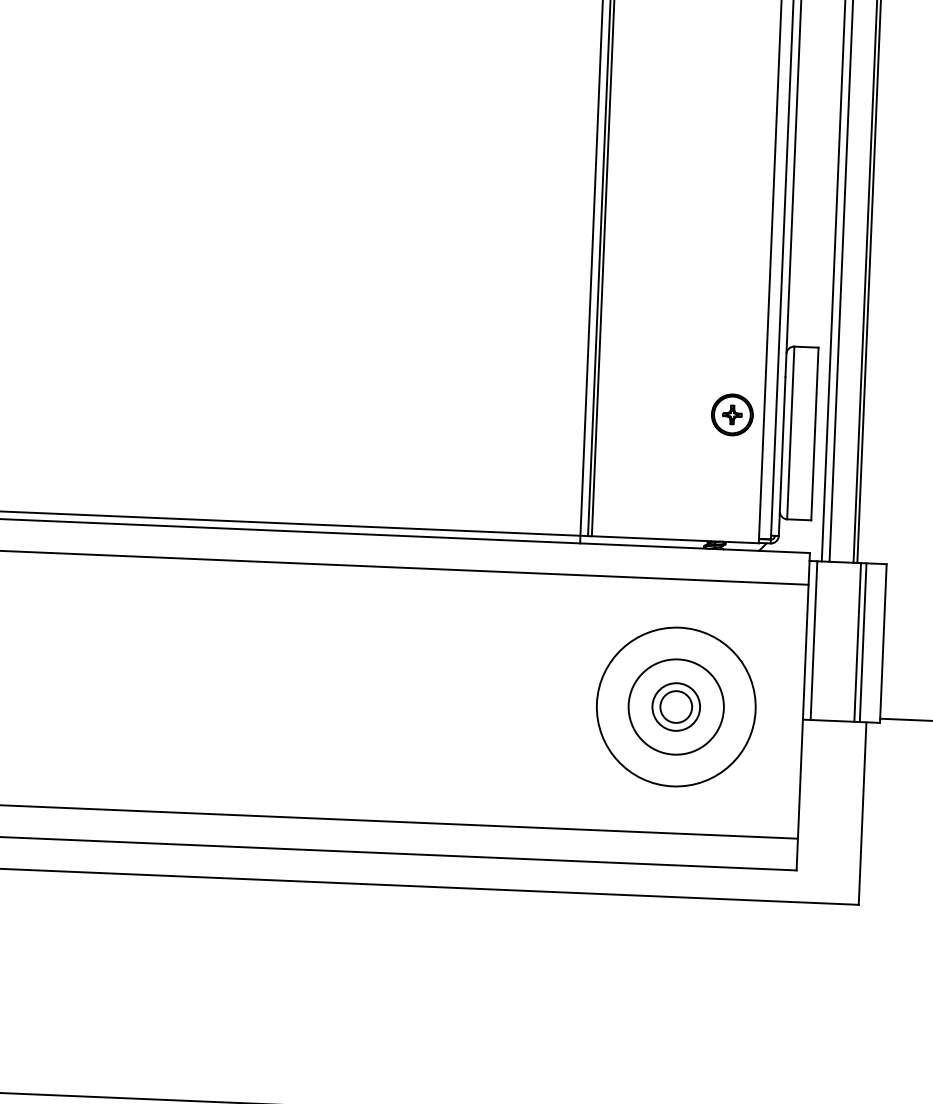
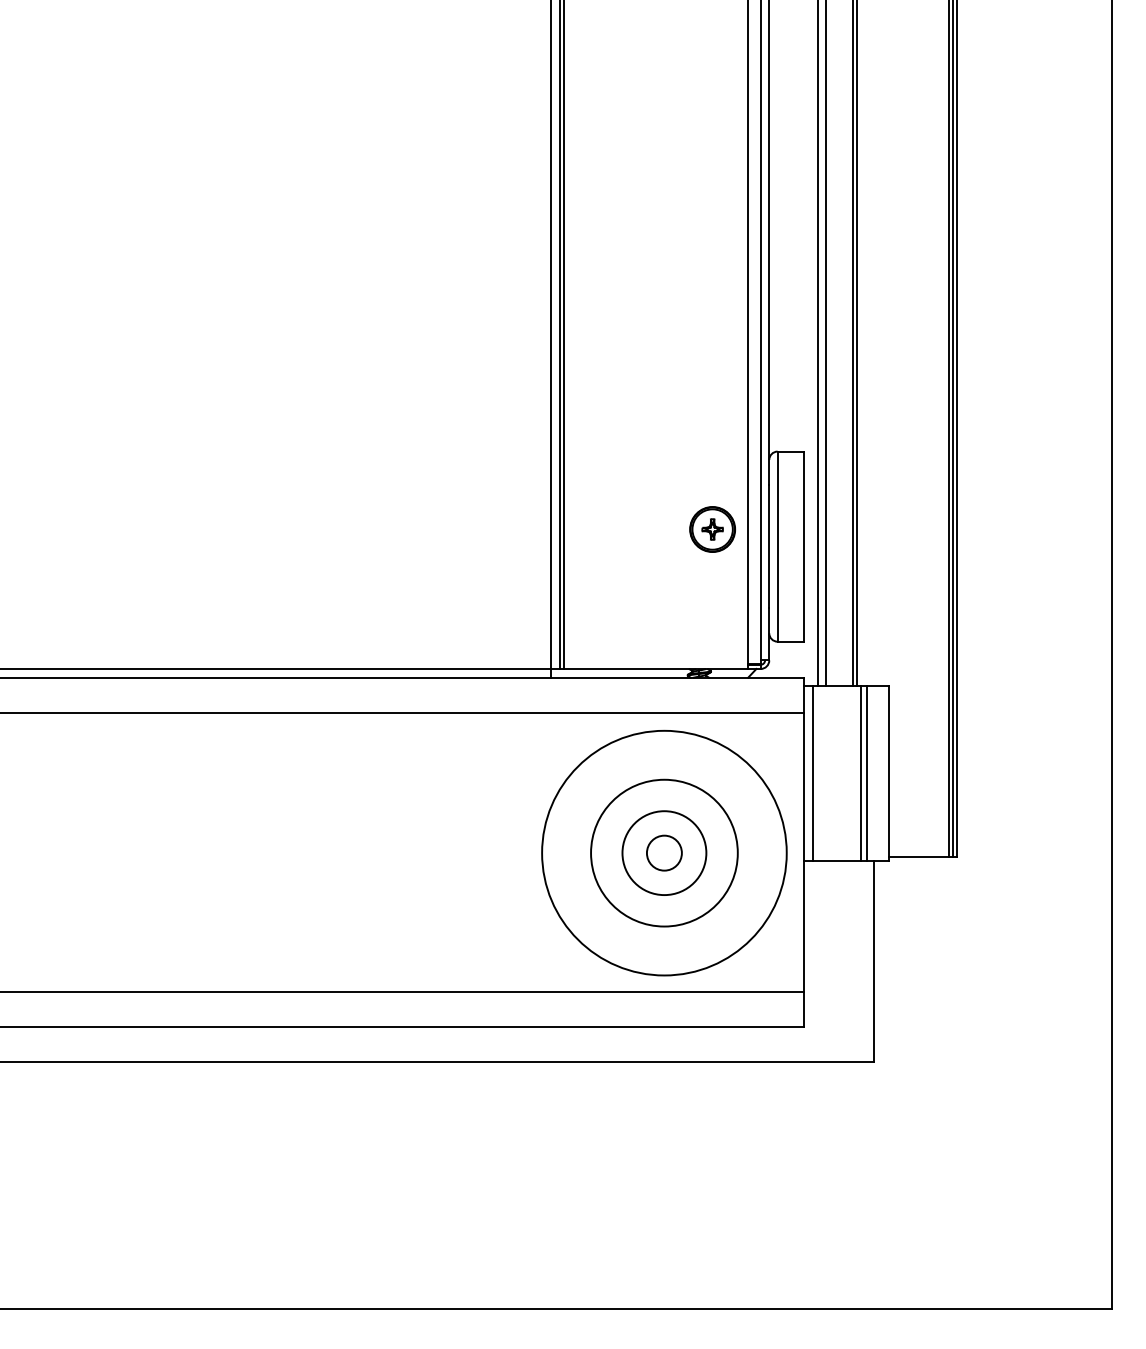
circle: (676, 706) -> (664, 852), size x1.4
circle: (676, 706) -> (664, 852), size x1.4
circle: (676, 706) -> (664, 852), size x1.6

